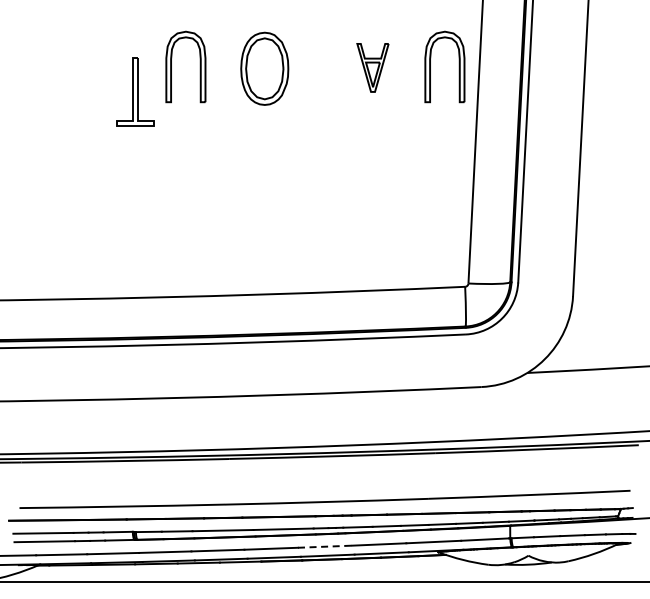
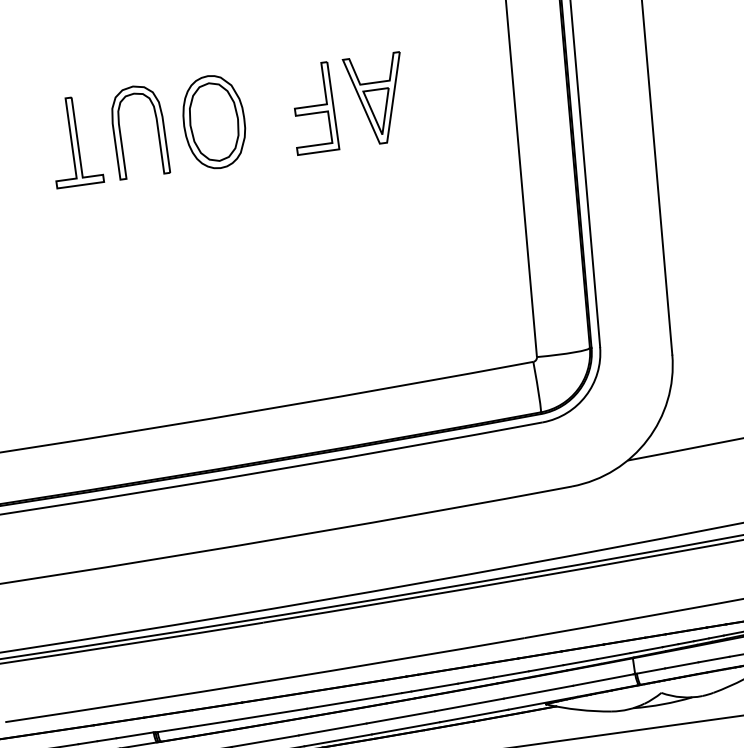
part: (430, 66) -> (450, 87), removed
part: (321, 67) -> (311, 108), added
part: (372, 67) -> (376, 99), size x1.43
part: (264, 68) -> (213, 121), moved
part: (135, 91) -> (75, 140), moved
line: (325, 546) -> (401, 717), dashed -> solid

